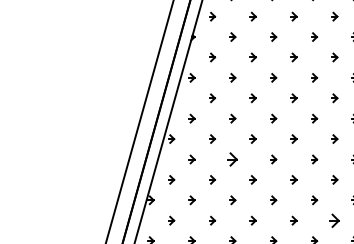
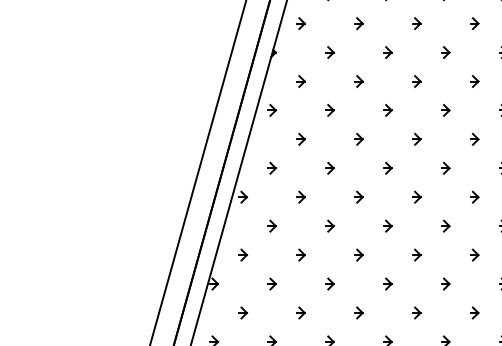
part: (232, 159) -> (329, 226), size x0.62
part: (334, 220) -> (474, 312), size x0.62

